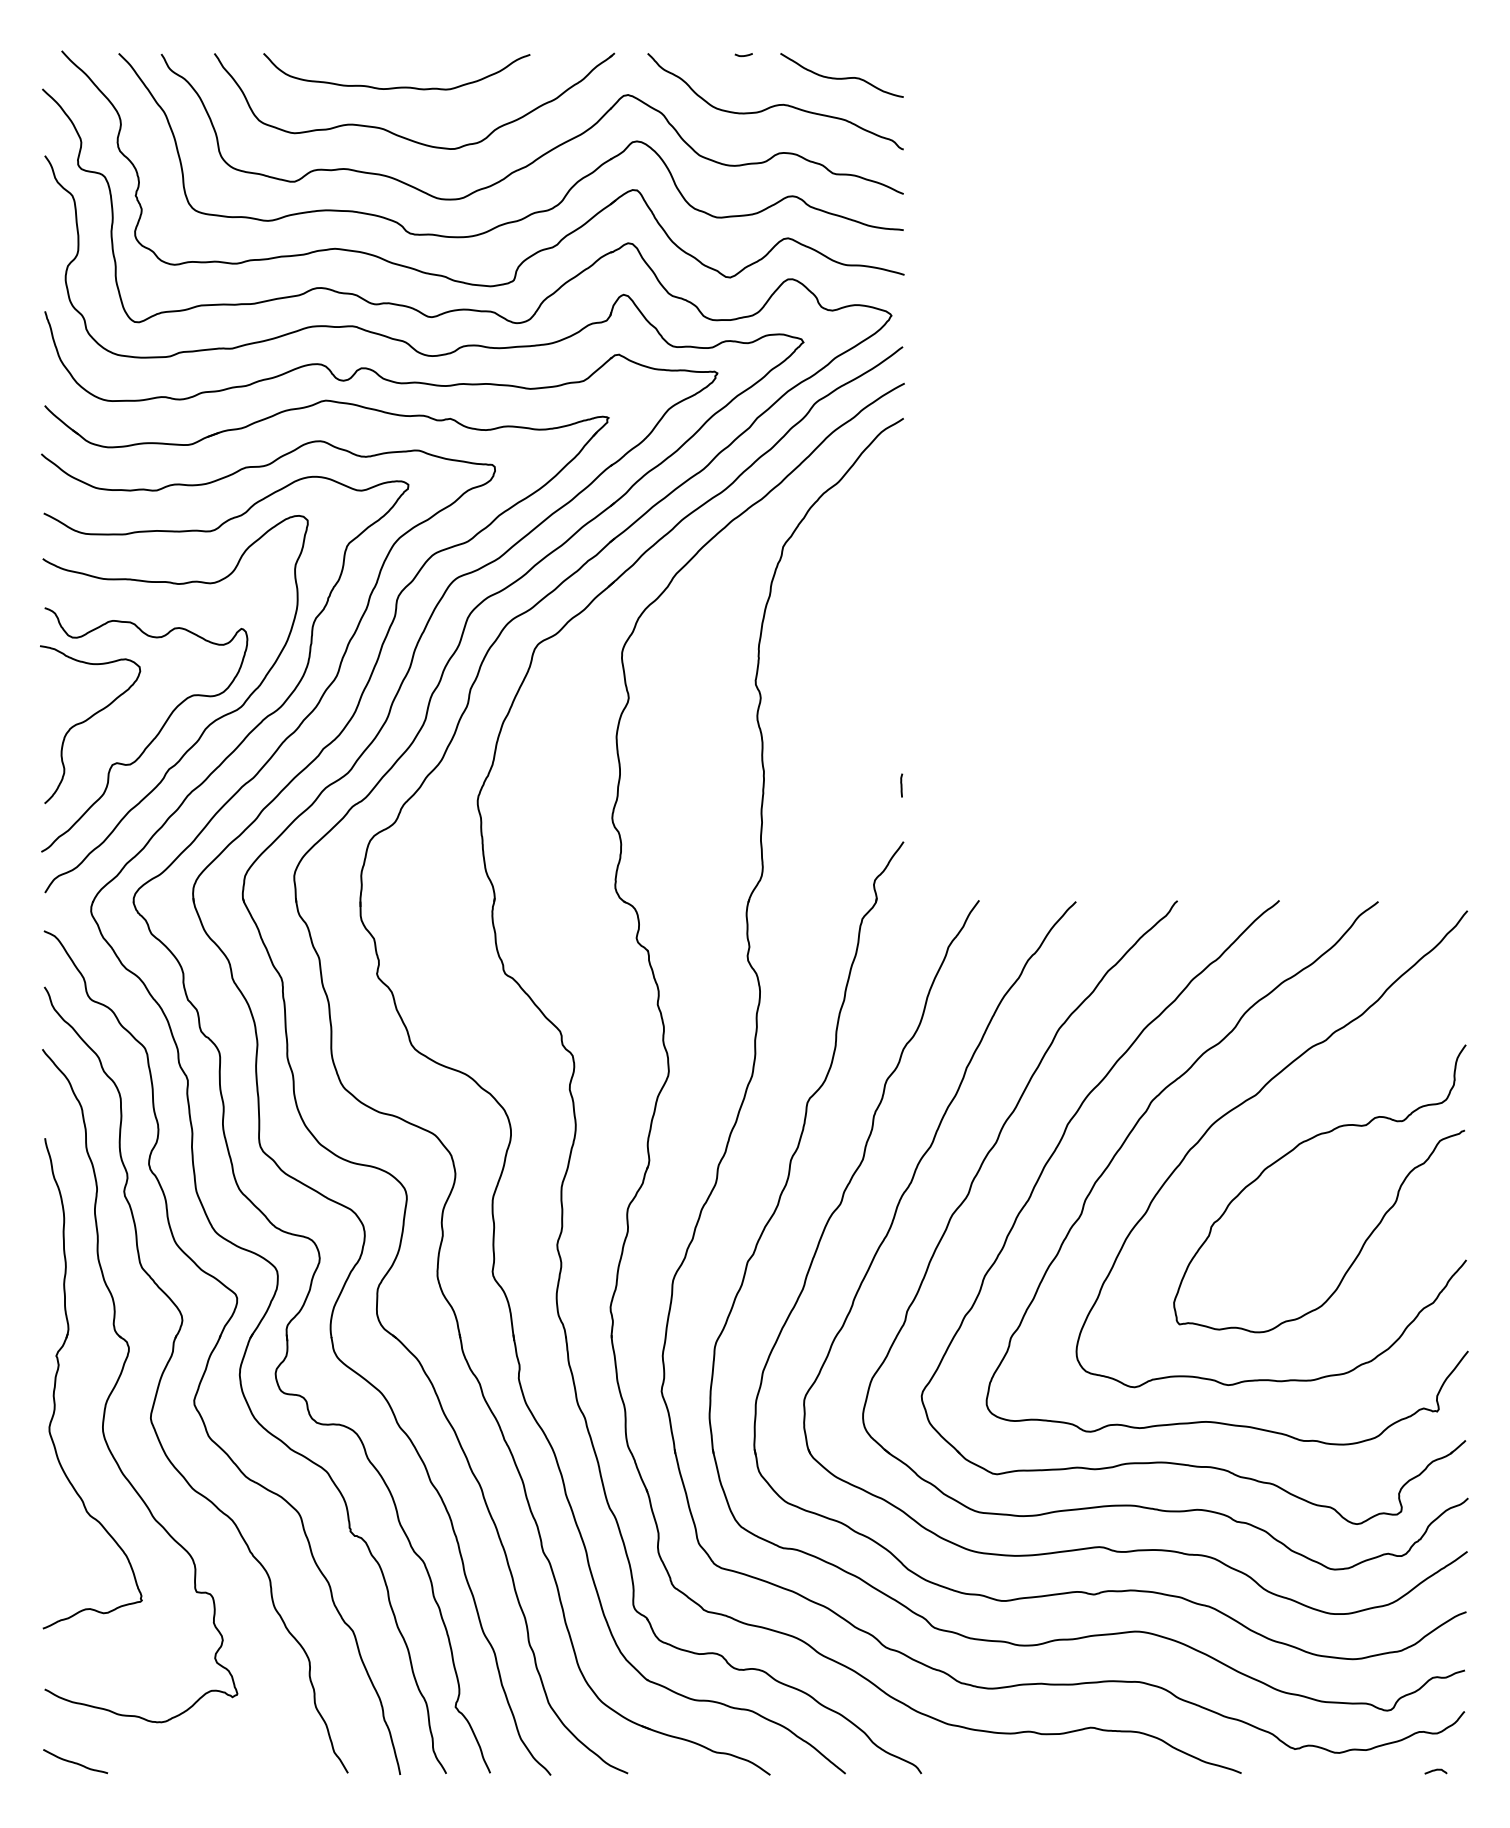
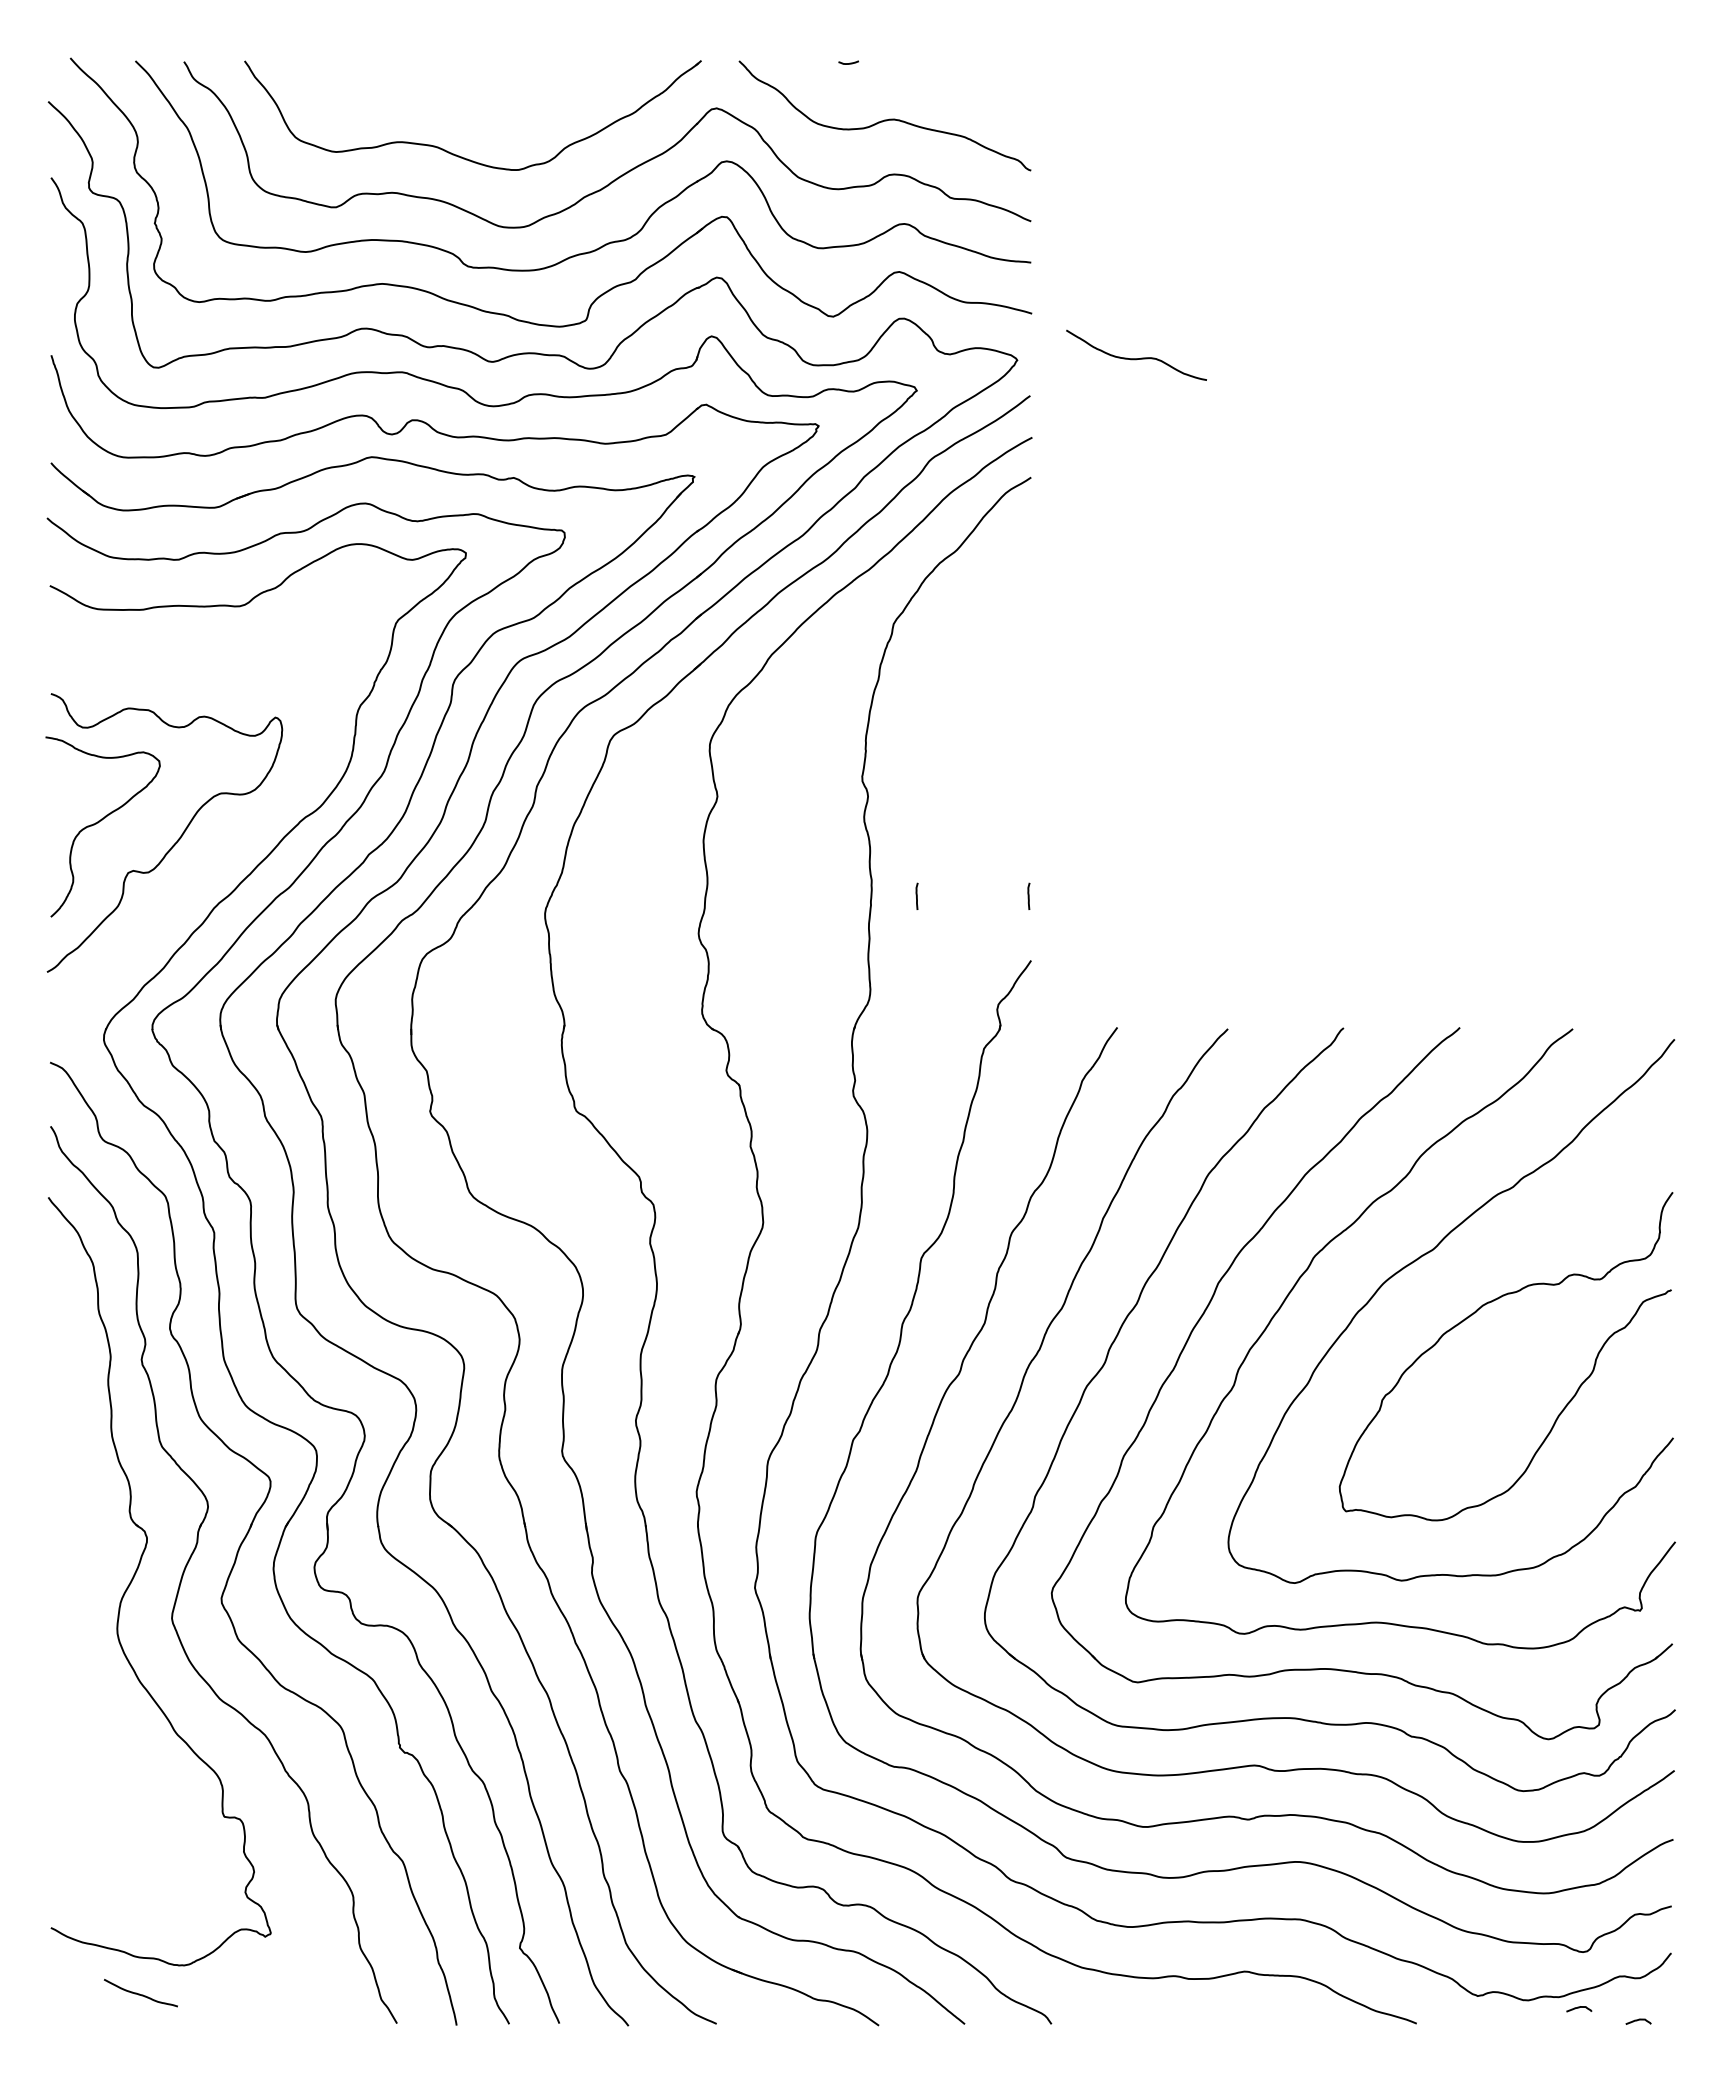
curve: (841, 77) -> (1135, 357), moved
curve: (398, 86) -> (454, 98), removed
curve: (204, 728) -> (233, 831), removed
line: (803, 785) -> (916, 896), added
part: (56, 1382) -> (64, 1577), removed
curve: (1383, 1760) -> (1578, 2009), added
curve: (75, 1762) -> (140, 1994), moved

